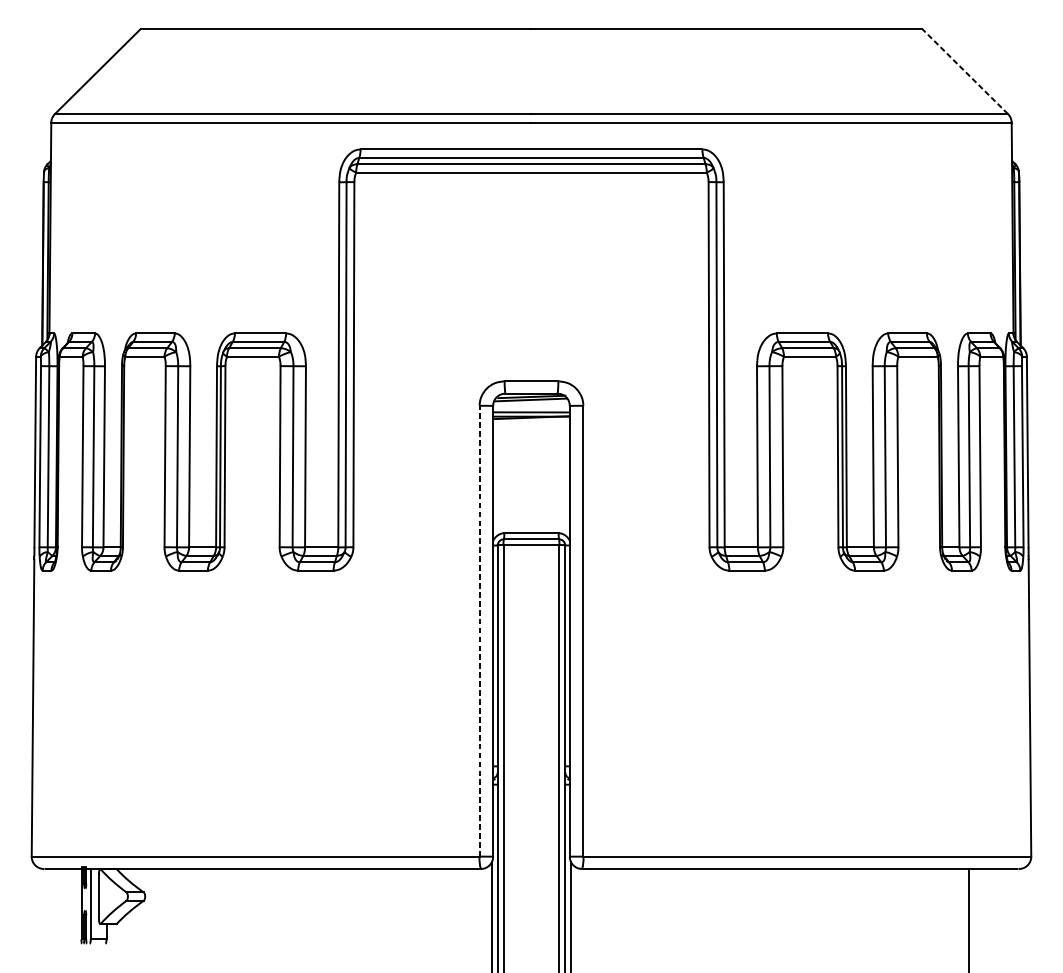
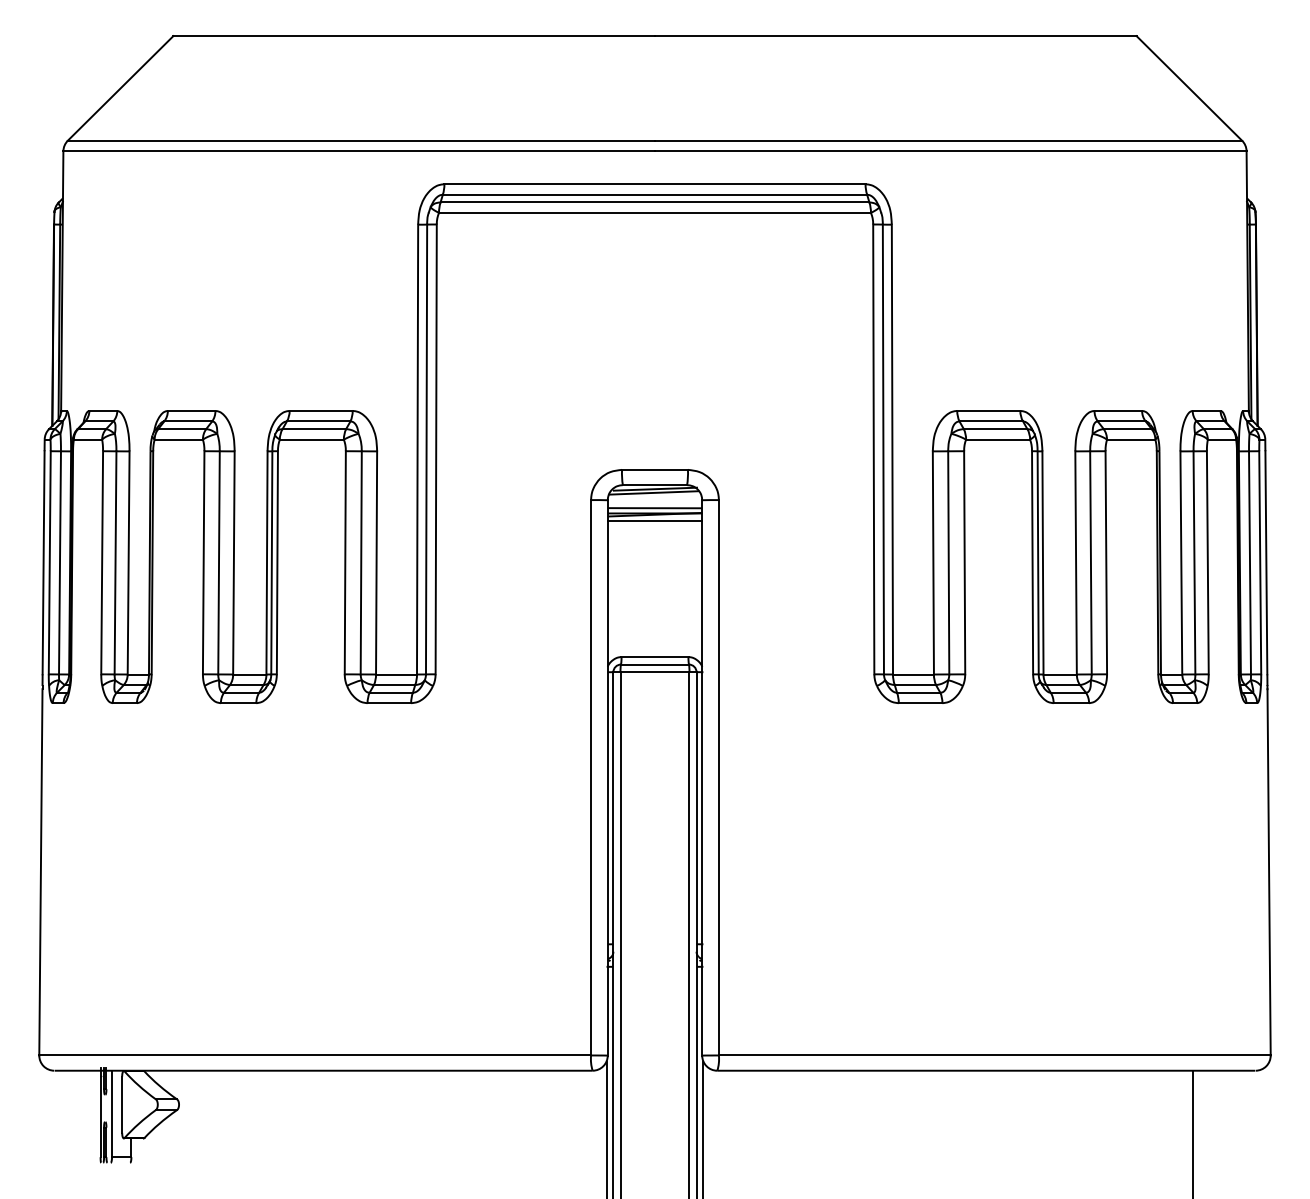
line: (965, 71) -> (1189, 88), dashed -> solid
line: (531, 422) -> (654, 520), added
line: (479, 630) -> (591, 777), dashed -> solid

